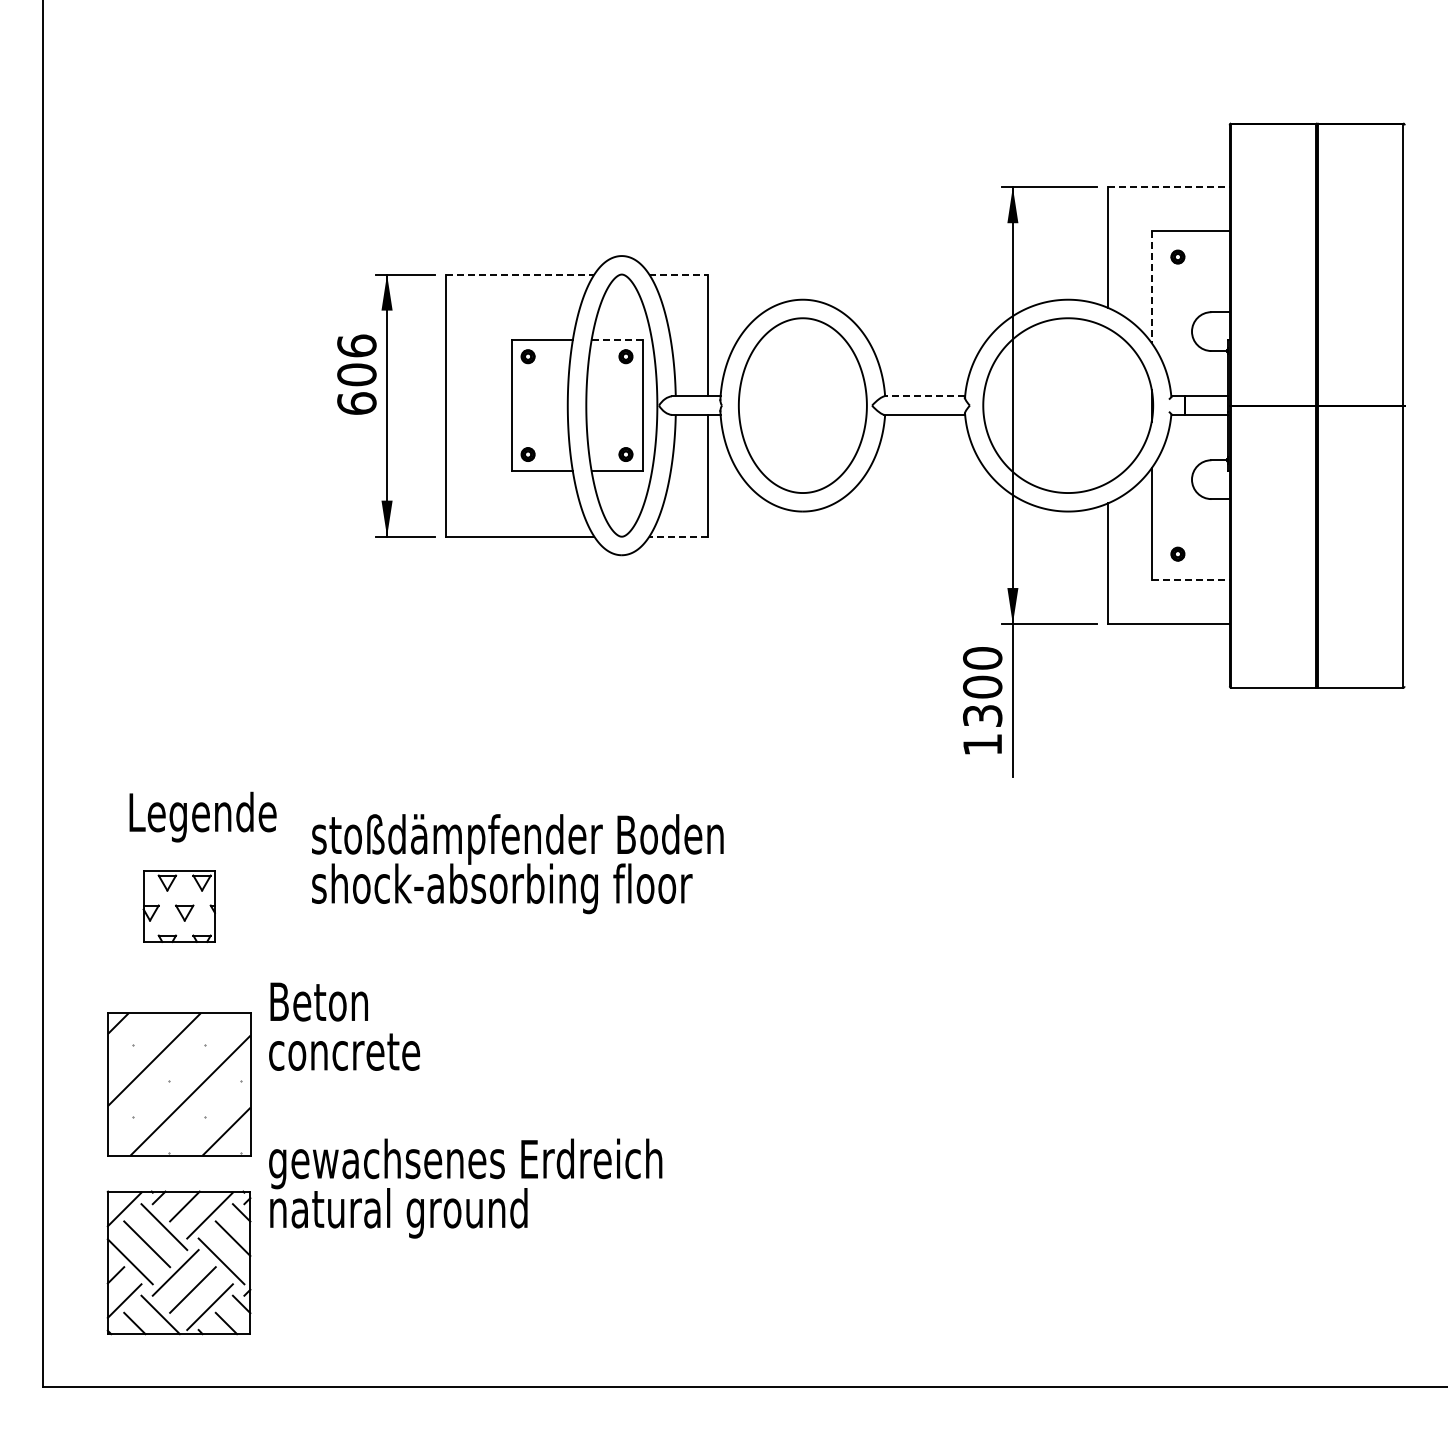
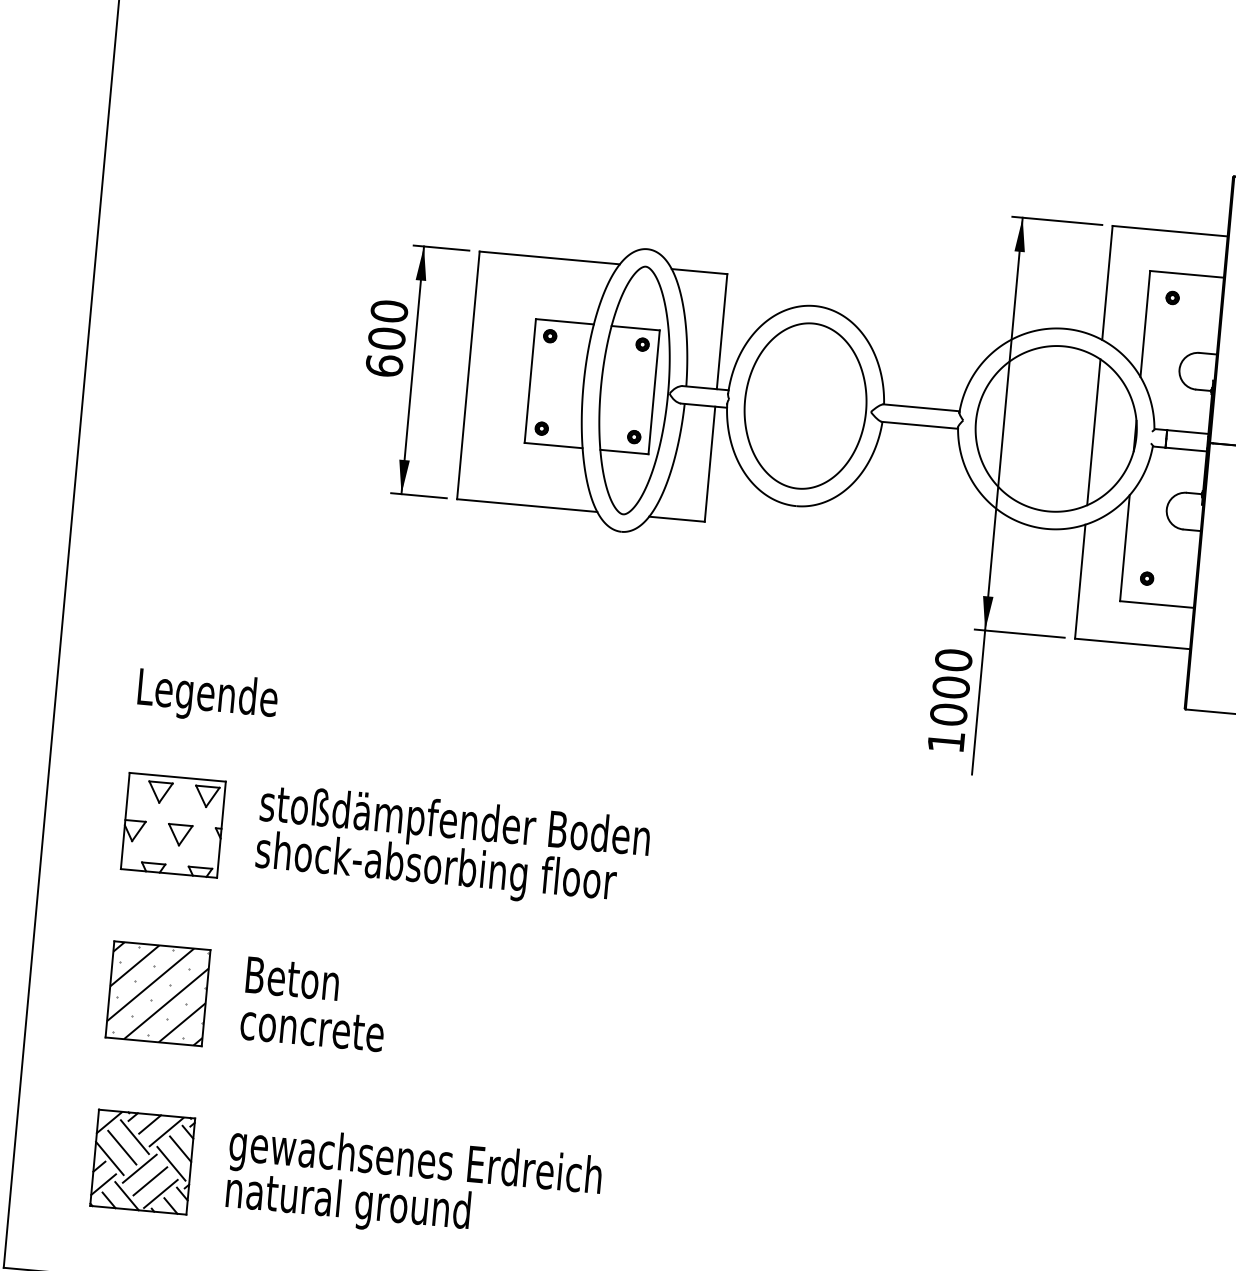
line: (1168, 187) -> (1169, 231), dashed -> solid
line: (520, 274) -> (550, 257), dashed -> solid
line: (679, 274) -> (700, 271), dashed -> solid
line: (1151, 287) -> (1145, 324), dashed -> solid
line: (616, 340) -> (635, 328), dashed -> solid
text: (356, 345) -> (389, 310), 606 -> 600
line: (924, 396) -> (921, 407), dashed -> solid
line: (1108, 405) -> (1094, 432), added
line: (678, 536) -> (676, 519), dashed -> solid
line: (1191, 580) -> (1157, 604), dashed -> solid
text: (982, 715) -> (948, 714), 1300 -> 1000
text: (202, 816) -> (207, 696), moved
text: (517, 864) -> (452, 848), moved
part: (179, 906) -> (173, 825), size x1.43
text: (344, 1026) -> (314, 1004), moved
part: (178, 1084) -> (157, 993), size x0.71
text: (465, 1188) -> (413, 1186), moved
part: (179, 1262) -> (142, 1161), size x0.71

